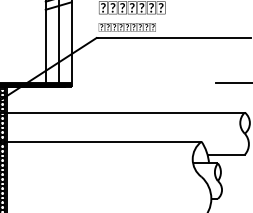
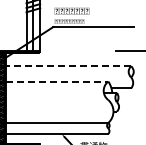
line: (125, 113) -> (68, 66), solid -> dashed
line: (104, 141) -> (57, 81), solid -> dashed

